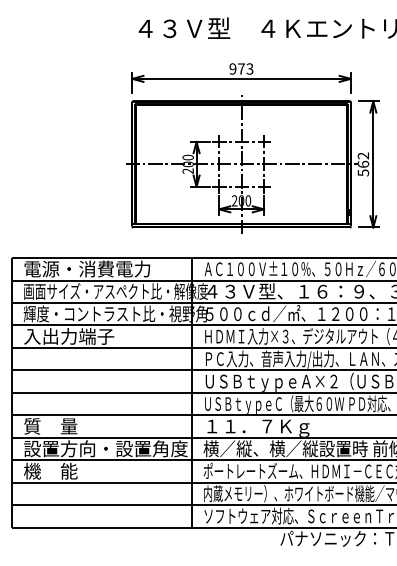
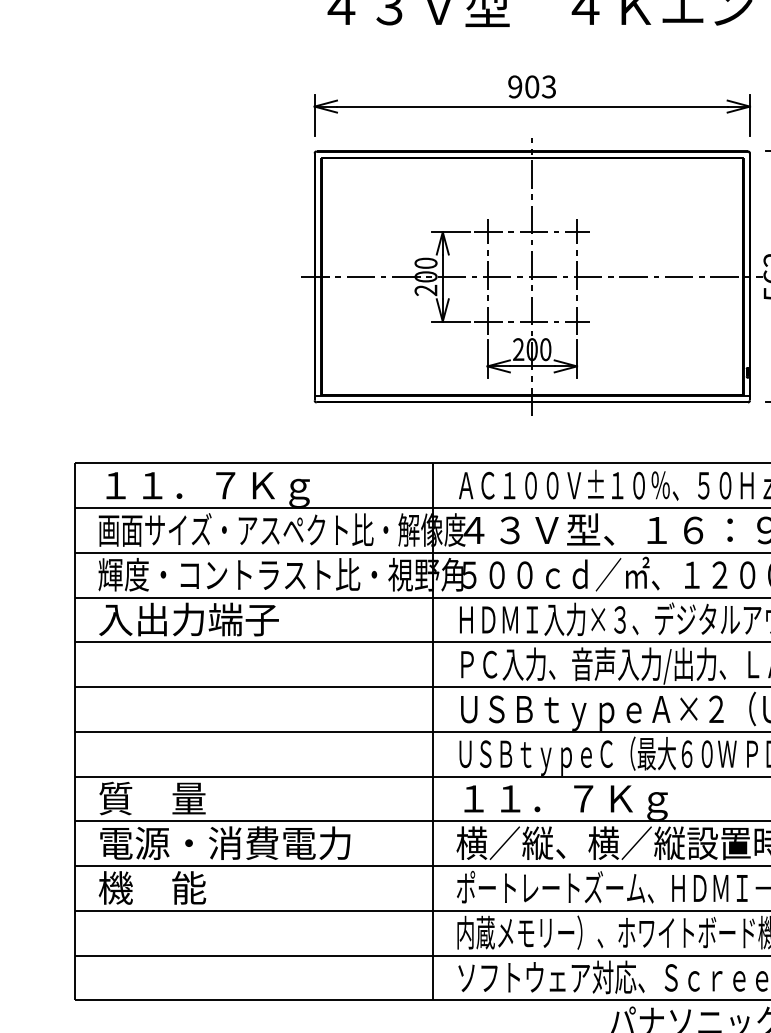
text: (241, 68) -> (532, 85), 973 -> 903
text: (87, 269) -> (225, 486), 電源・消費電力 -> １１．７Ｋｇ
text: (105, 448) -> (261, 842), 設置方向・設置角度 -> 電源・消費電力

